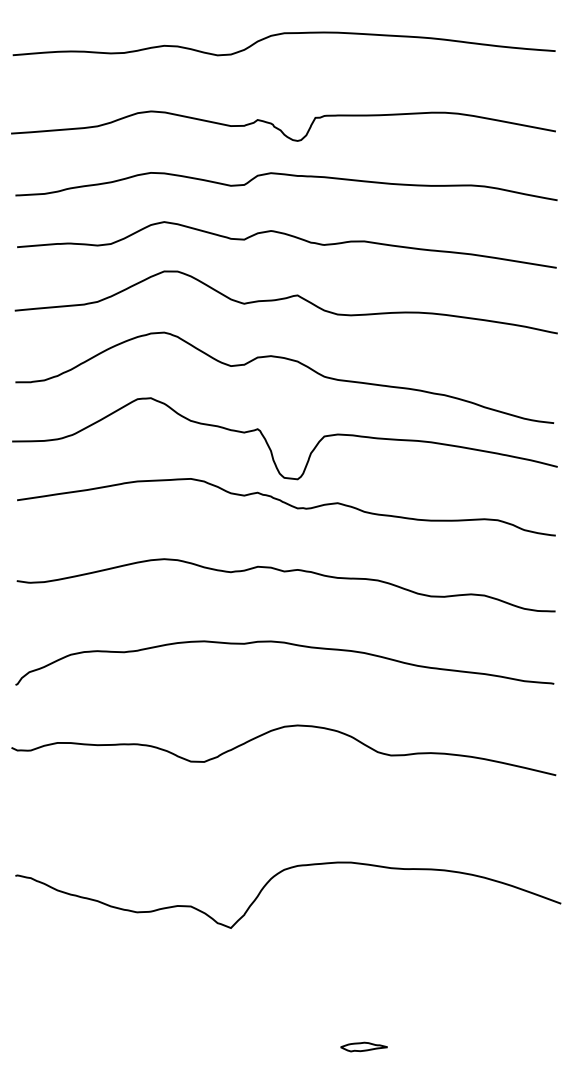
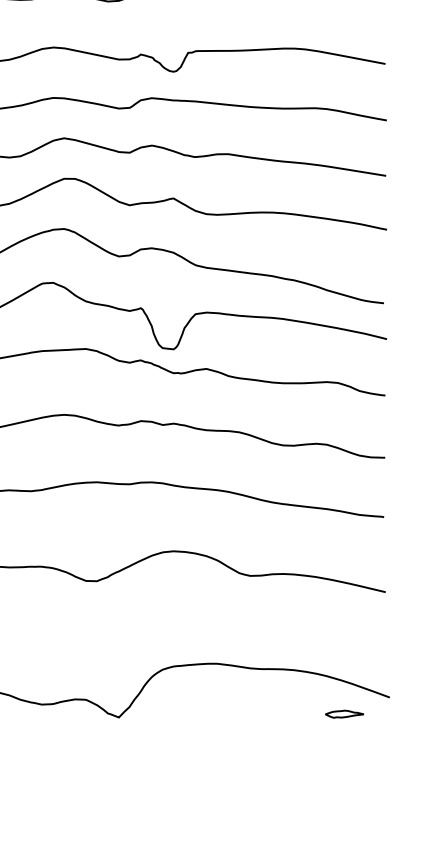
part: (363, 1046) -> (344, 713), moved

